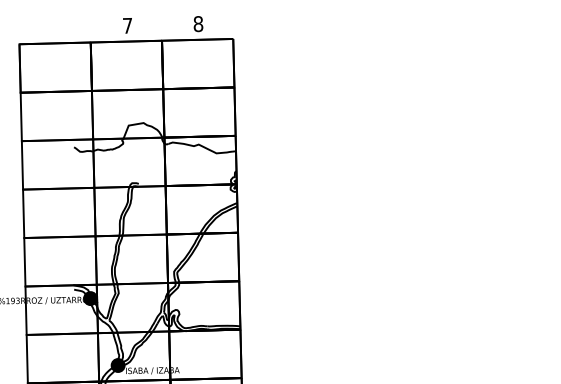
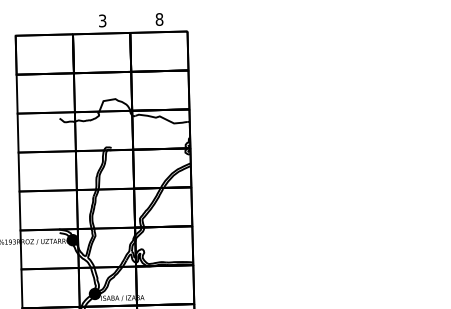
text: (127, 25) -> (102, 20), 7 -> 3

